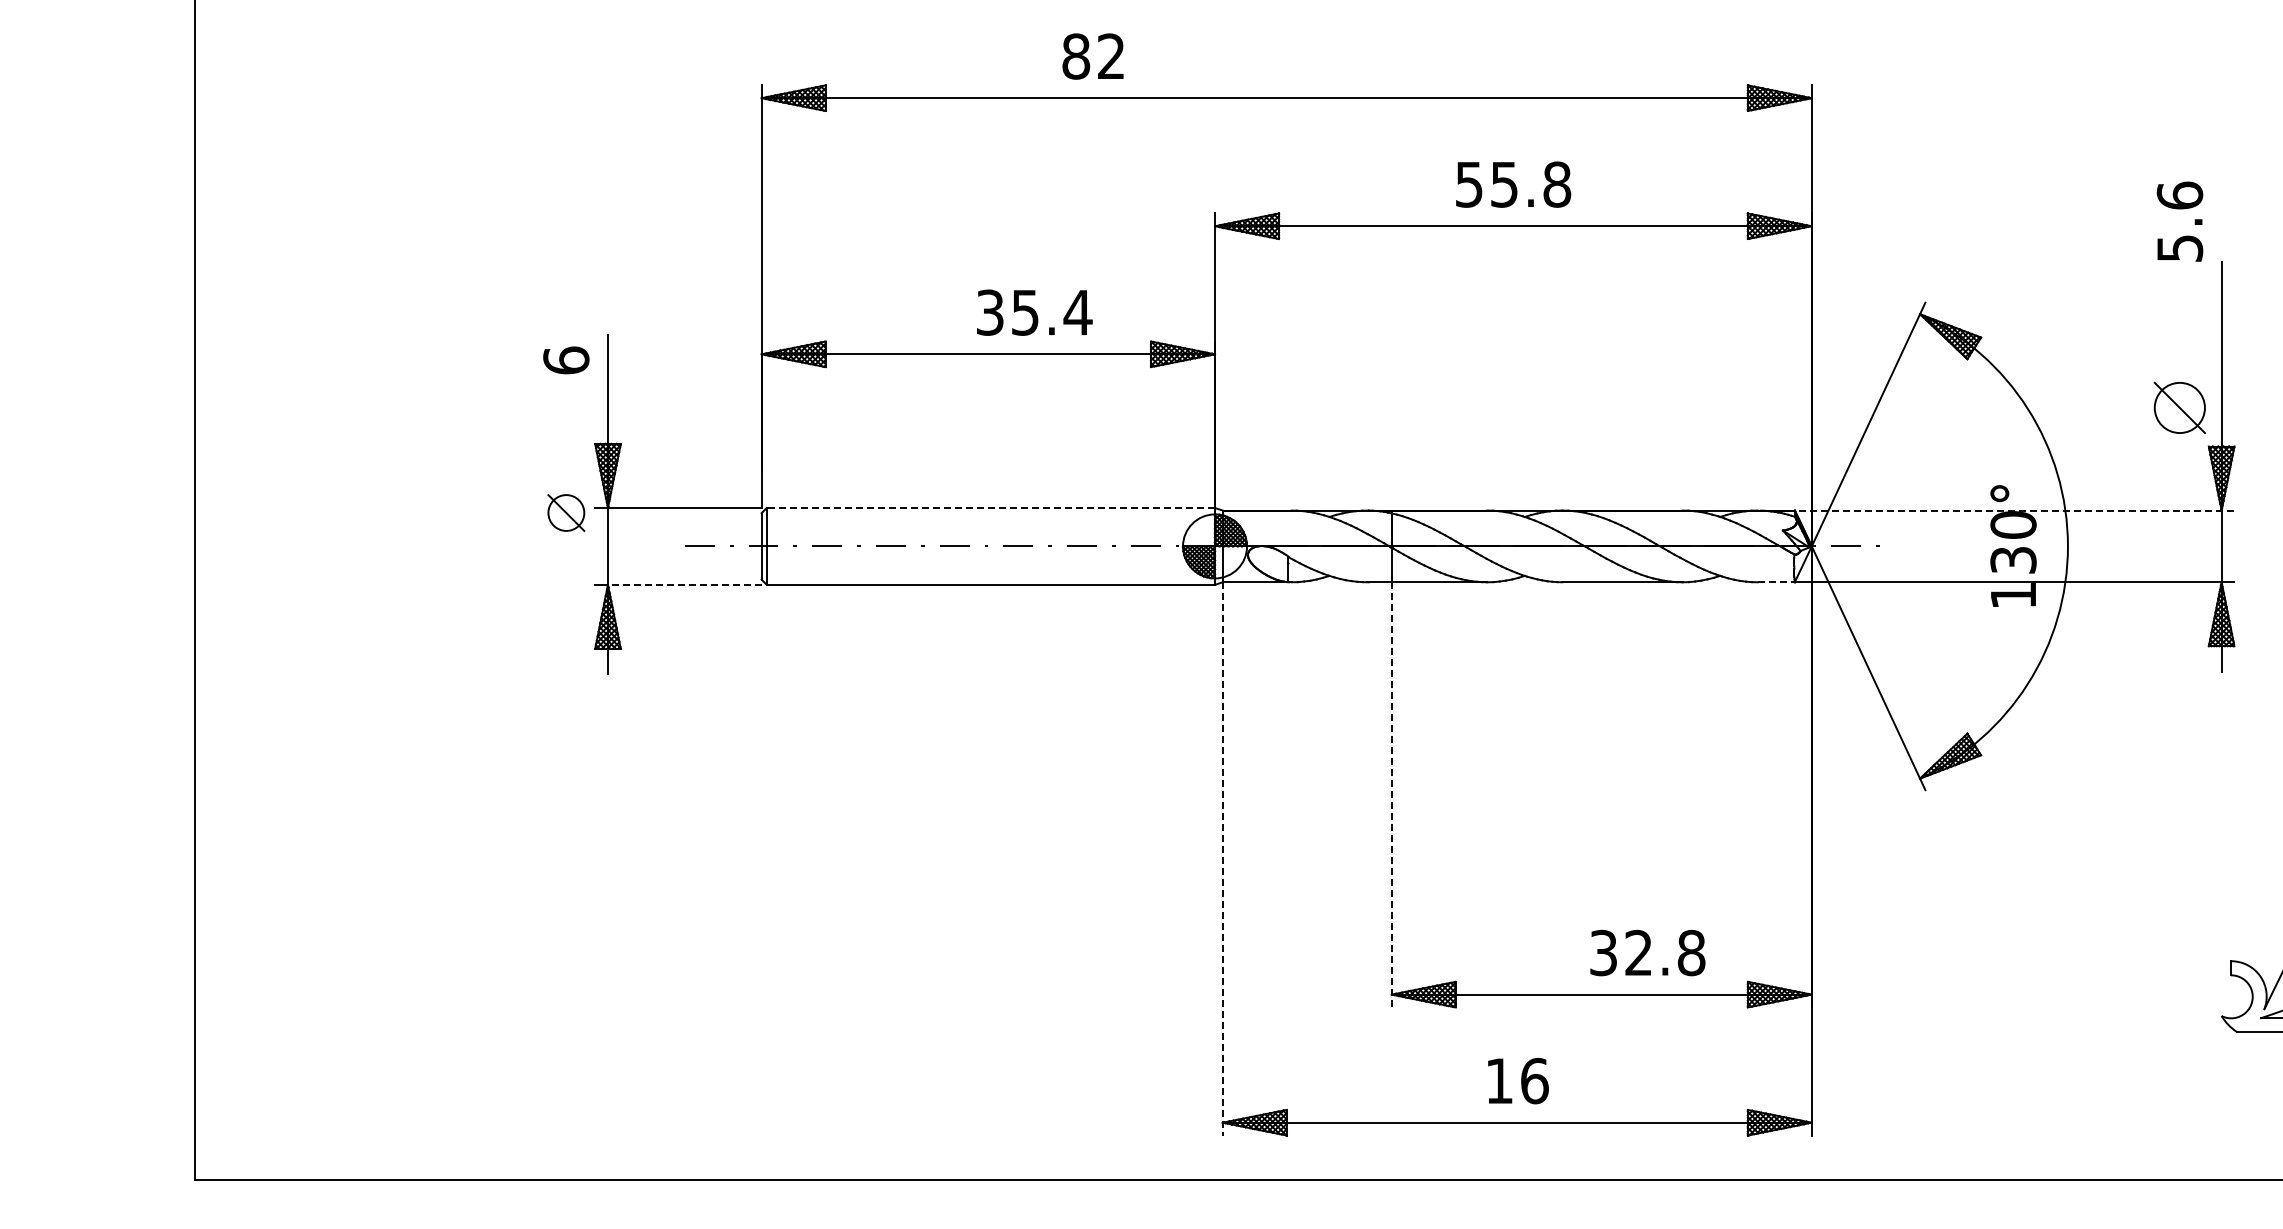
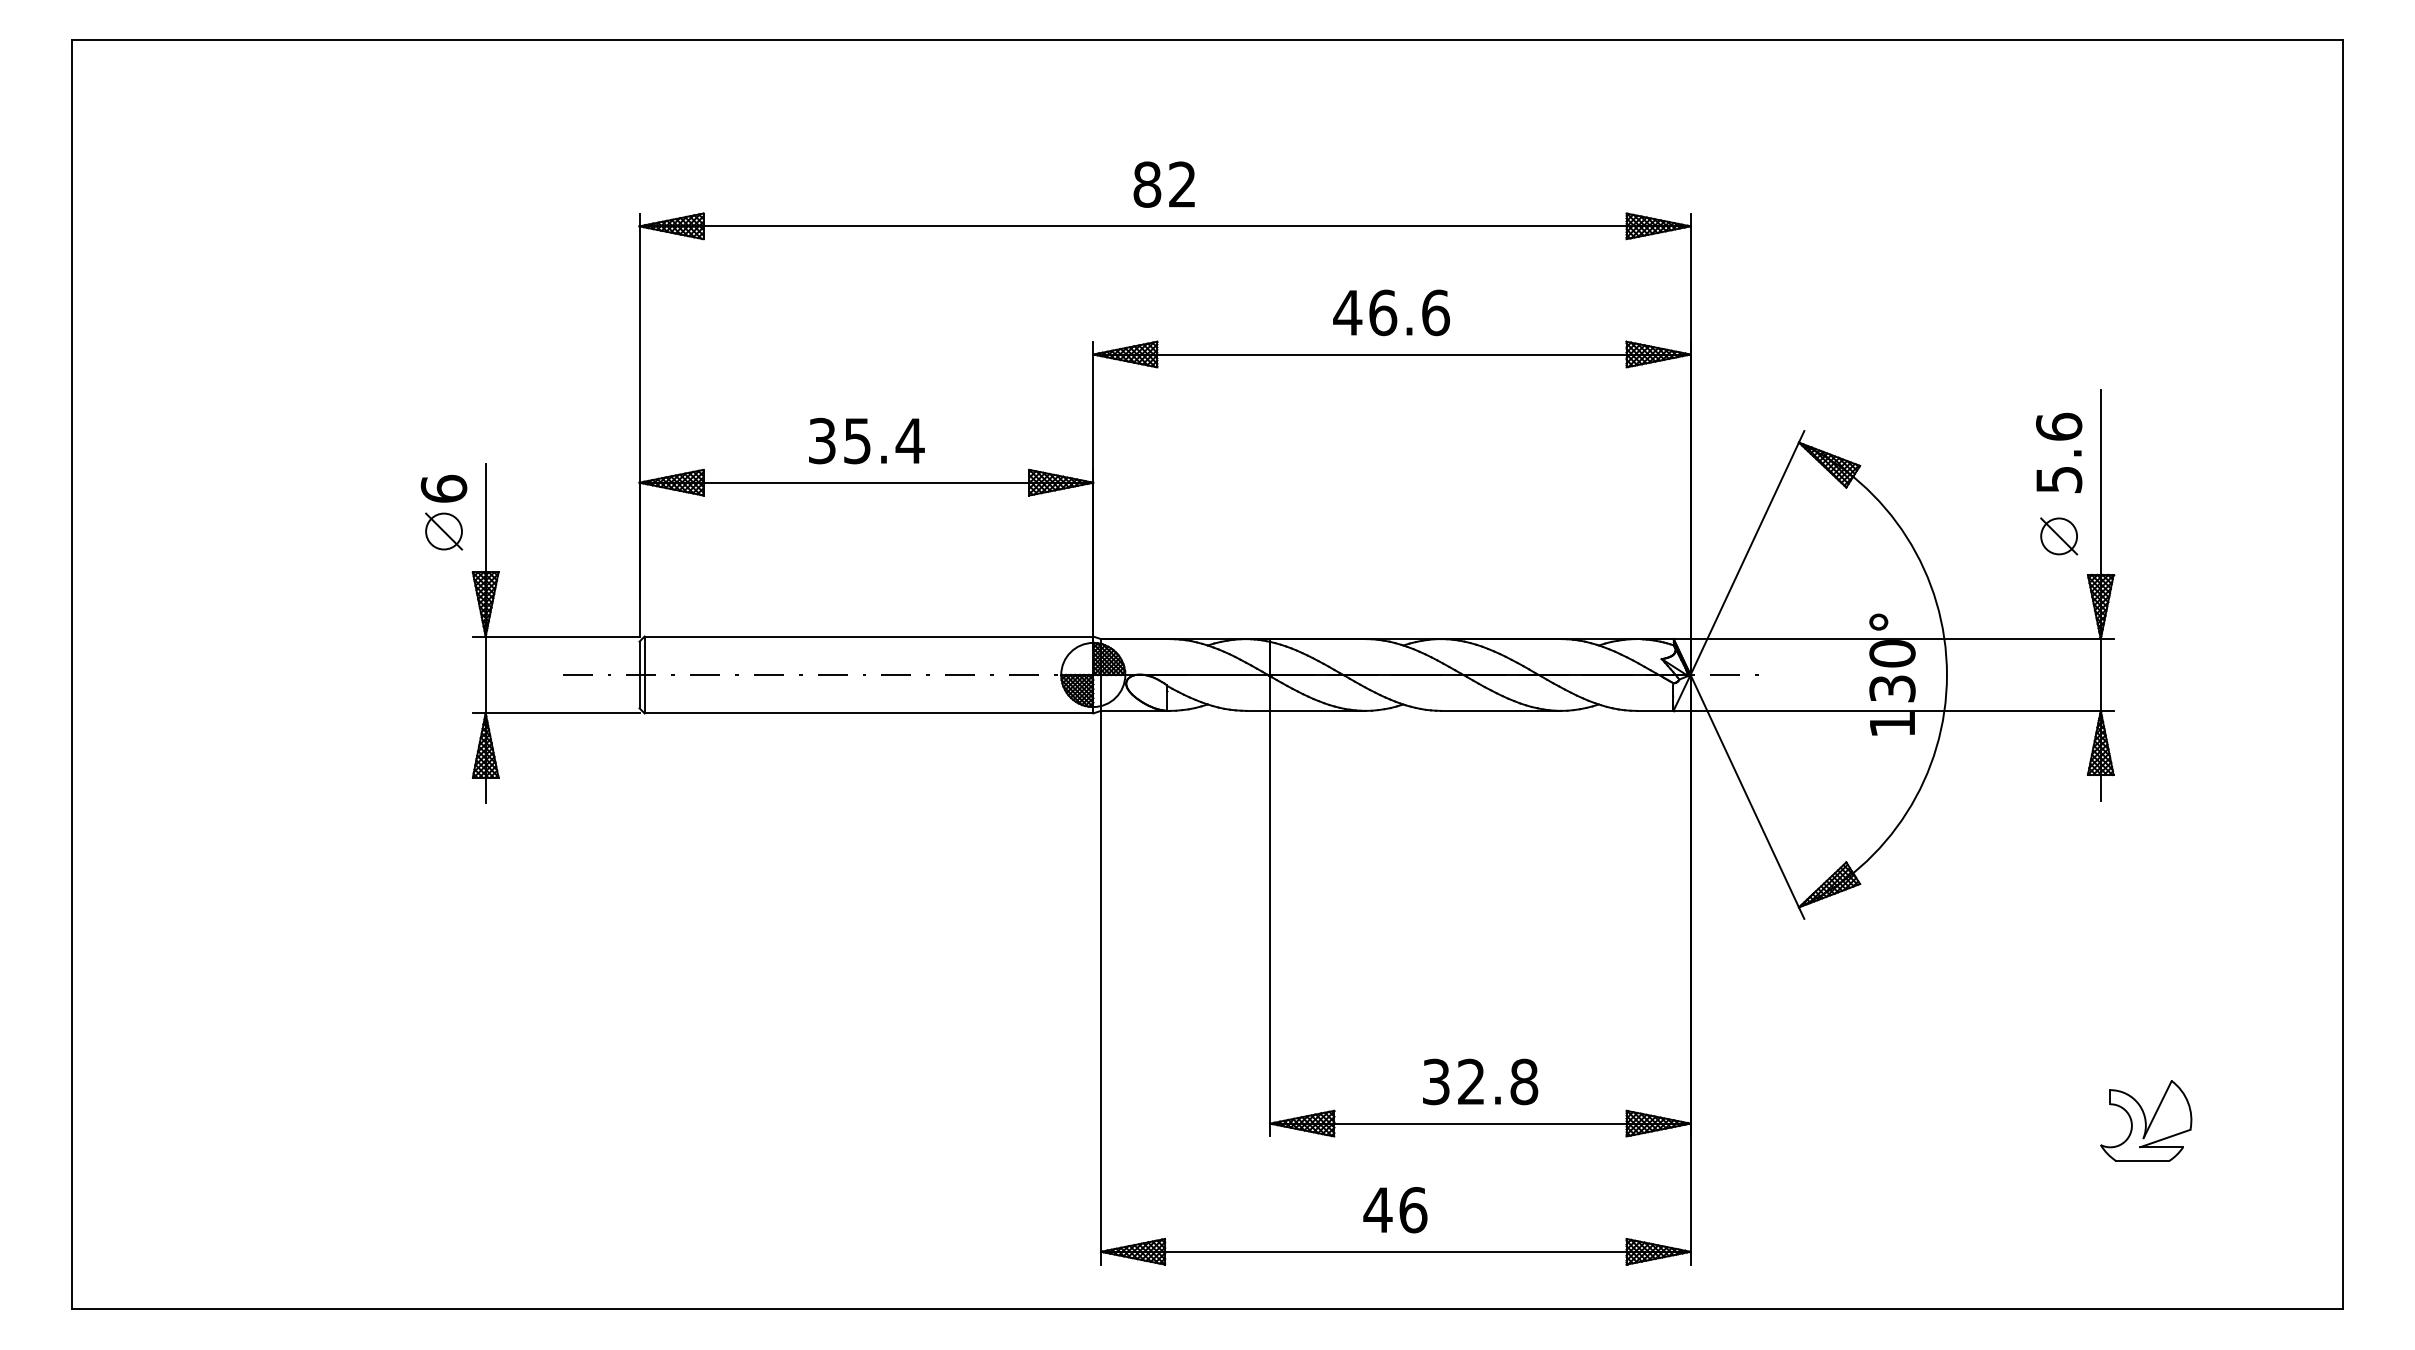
text: (1092, 56) -> (1163, 184), moved
text: (1512, 184) -> (1391, 312), 55.8 -> 46.6
text: (2180, 221) -> (2059, 452), moved
text: (1034, 312) -> (866, 440), moved
part: (2180, 408) -> (2059, 536), size x0.71
line: (990, 507) -> (868, 636), dashed -> solid
line: (2014, 510) -> (1893, 639), dashed -> solid
part: (566, 512) -> (444, 531), moved
line: (1776, 581) -> (1655, 710), dashed -> solid
line: (684, 584) -> (562, 713), dashed -> solid
line: (1392, 794) -> (1270, 923), dashed -> solid
line: (1222, 858) -> (1100, 987), dashed -> solid
text: (1647, 952) -> (1480, 1081), moved
text: (1498, 1080) -> (1377, 1209), 16 -> 46

